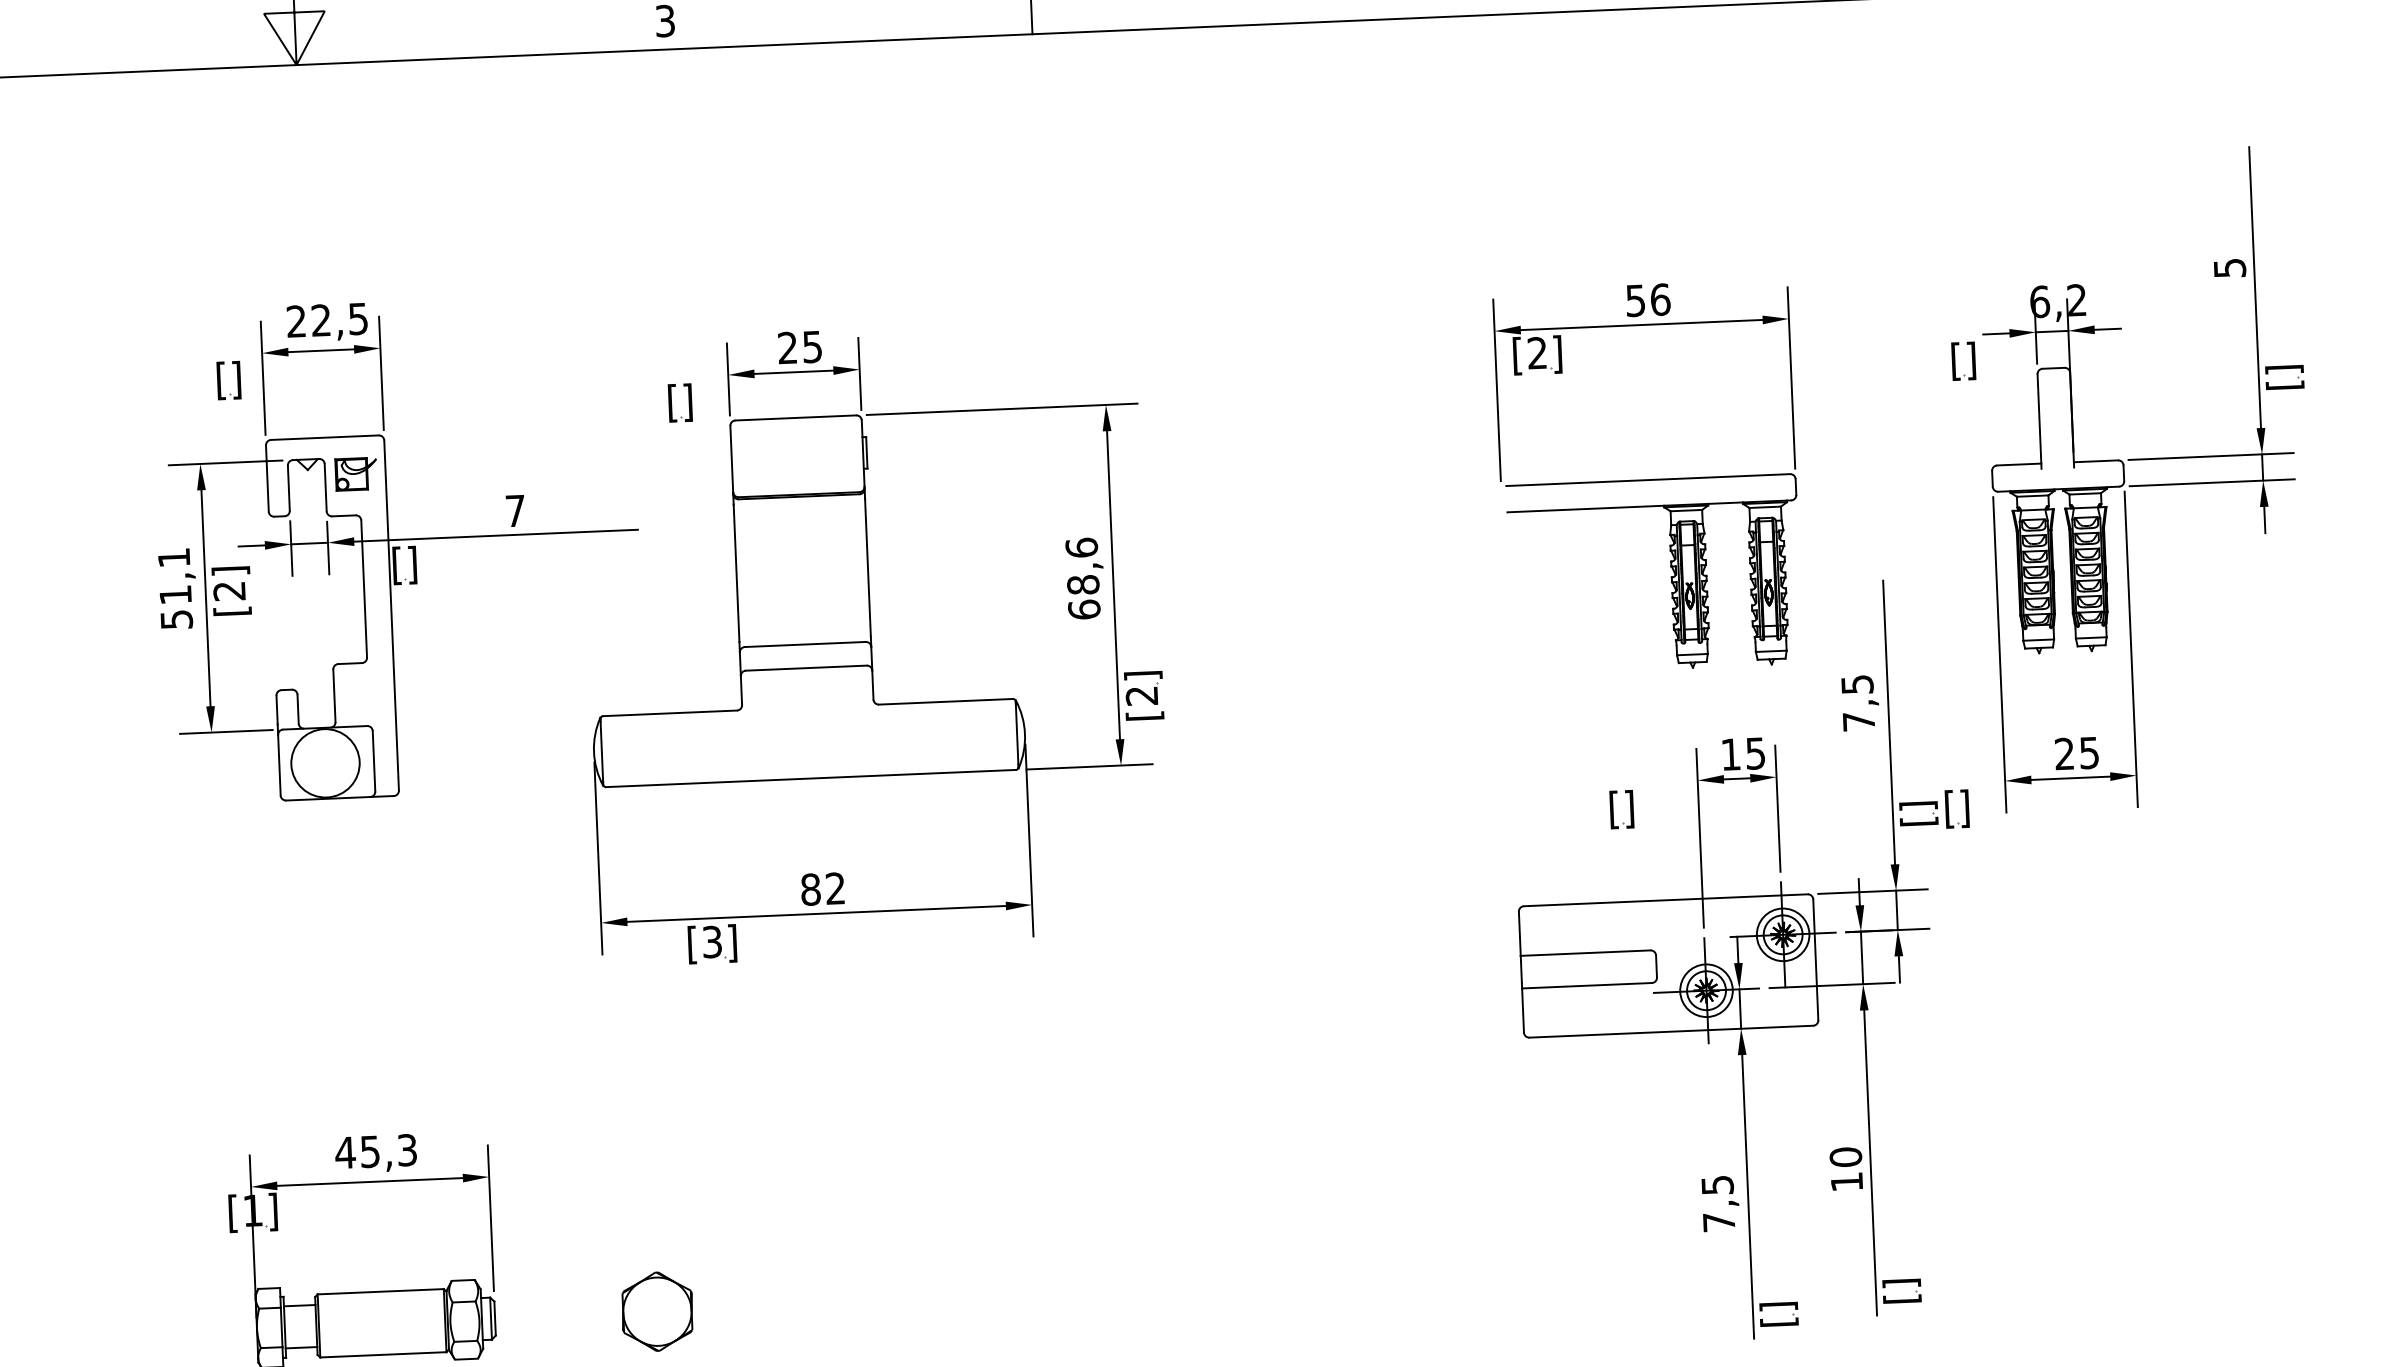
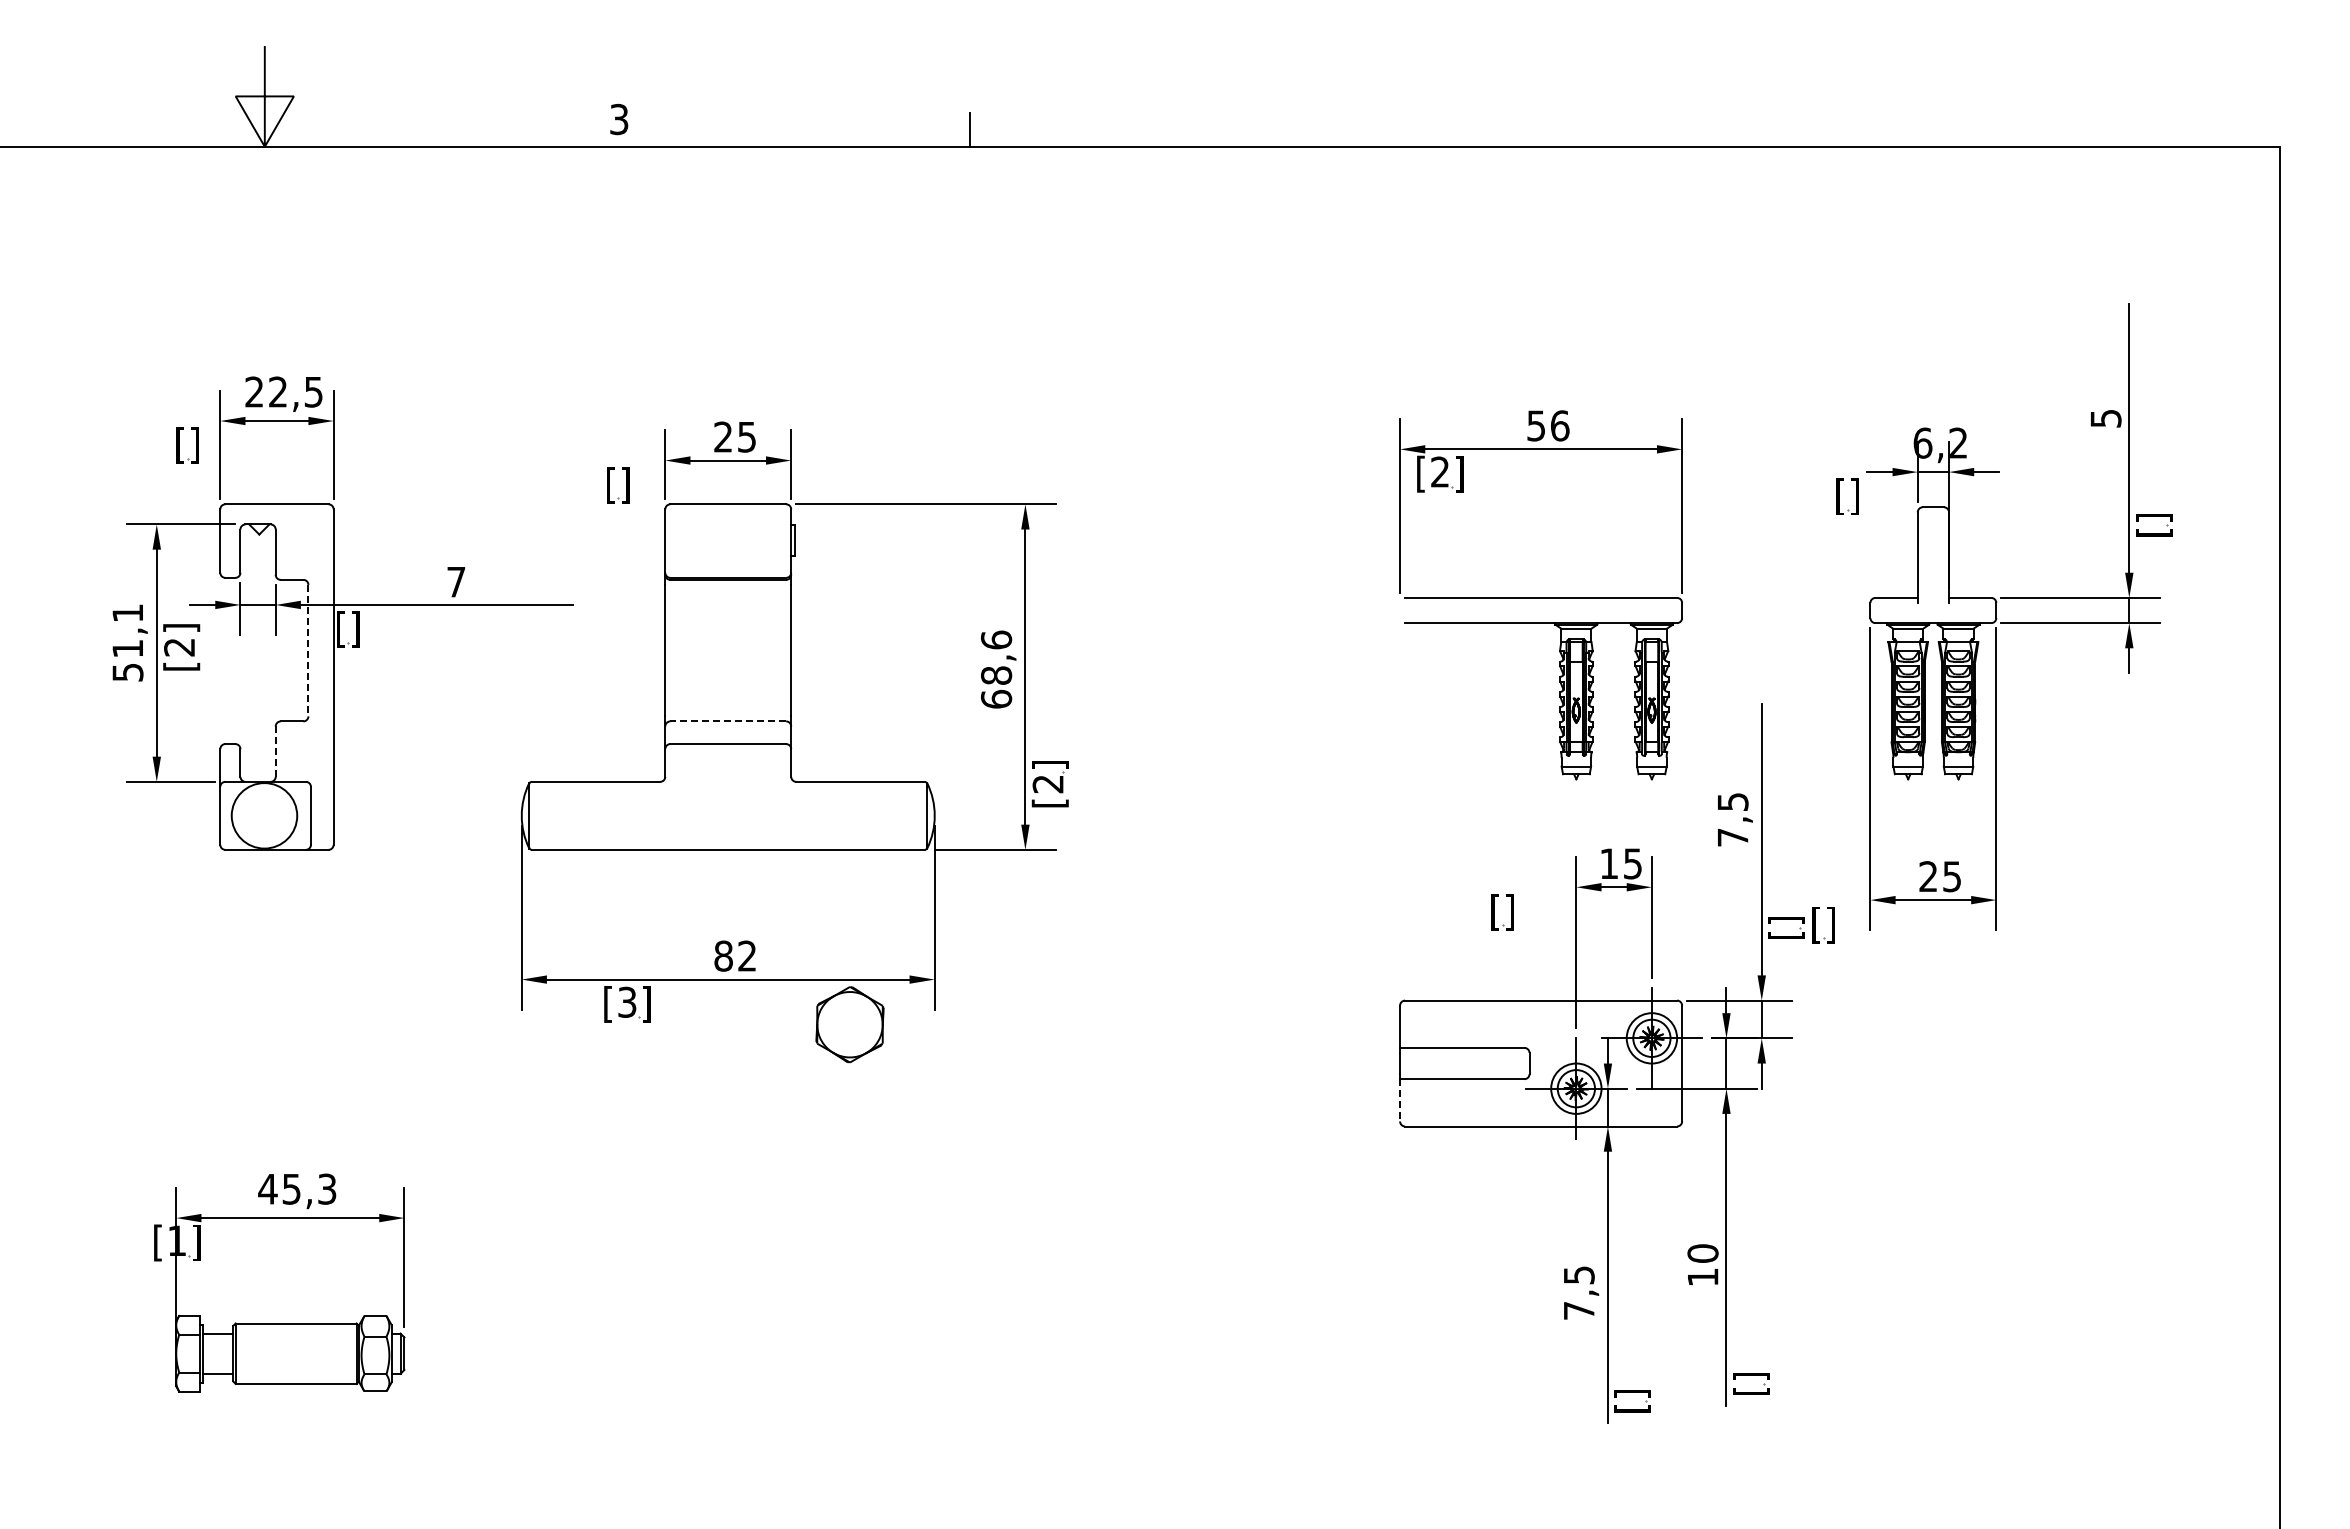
part: (356, 474) -> (305, 540), removed
line: (364, 588) -> (308, 650), solid -> dashed
line: (805, 644) -> (728, 721), solid -> dashed
line: (334, 696) -> (275, 752), solid -> dashed
line: (1523, 1010) -> (1400, 1100), solid -> dashed
part: (656, 1311) -> (849, 1024), moved

